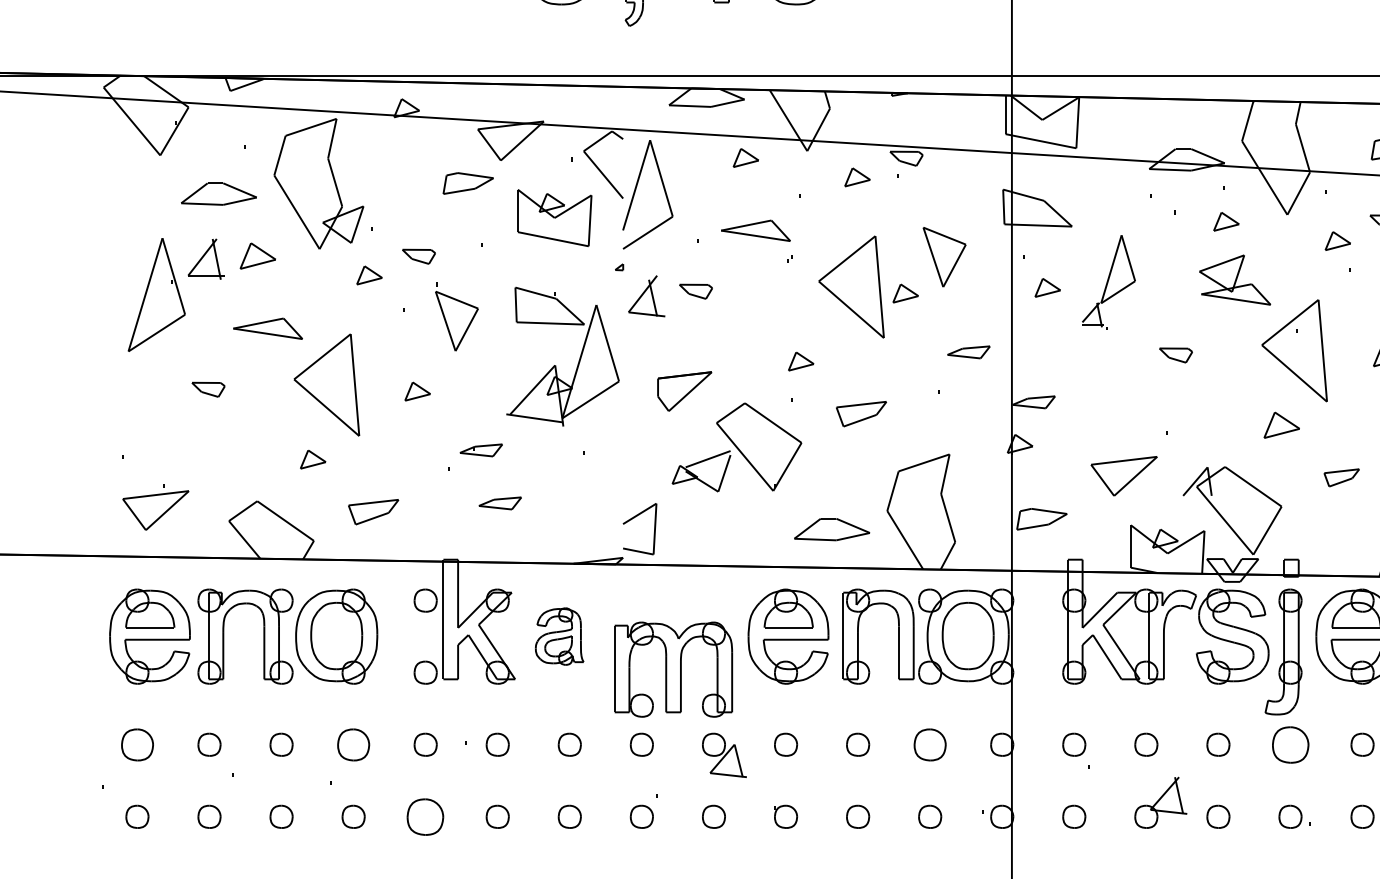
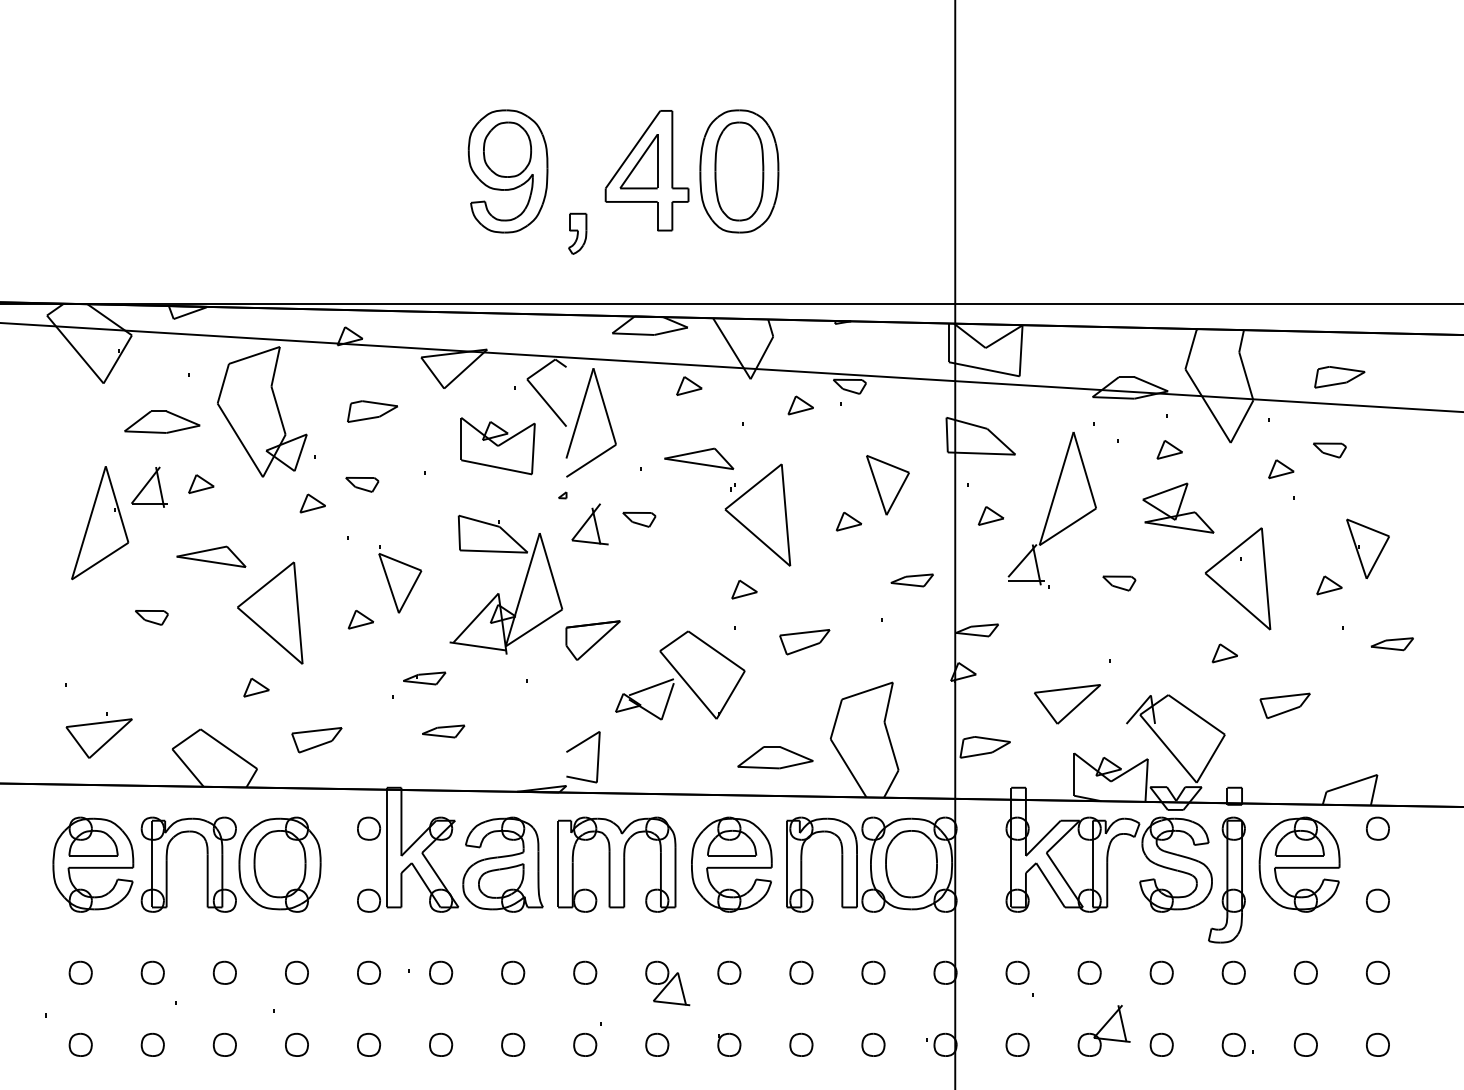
part: (468, 183) -> (372, 411), moved
part: (258, 255) -> (201, 483), size x0.71
part: (1108, 282) -> (1051, 510), size x1.67
part: (851, 286) -> (757, 514), moved
part: (457, 317) -> (400, 579), moved
part: (684, 391) -> (592, 640), moved
part: (1281, 425) -> (1224, 653), size x0.71
part: (1341, 477) -> (1284, 705), size x1.43
part: (559, 636) -> (502, 864), size x1.67
part: (673, 669) -> (616, 864), moved
part: (137, 744) -> (80, 972), size x0.71
part: (353, 744) -> (296, 972), size x0.71
part: (930, 744) -> (873, 972), size x0.71
part: (1290, 744) -> (1233, 972), size x0.62
part: (426, 816) -> (369, 1044), size x0.62

